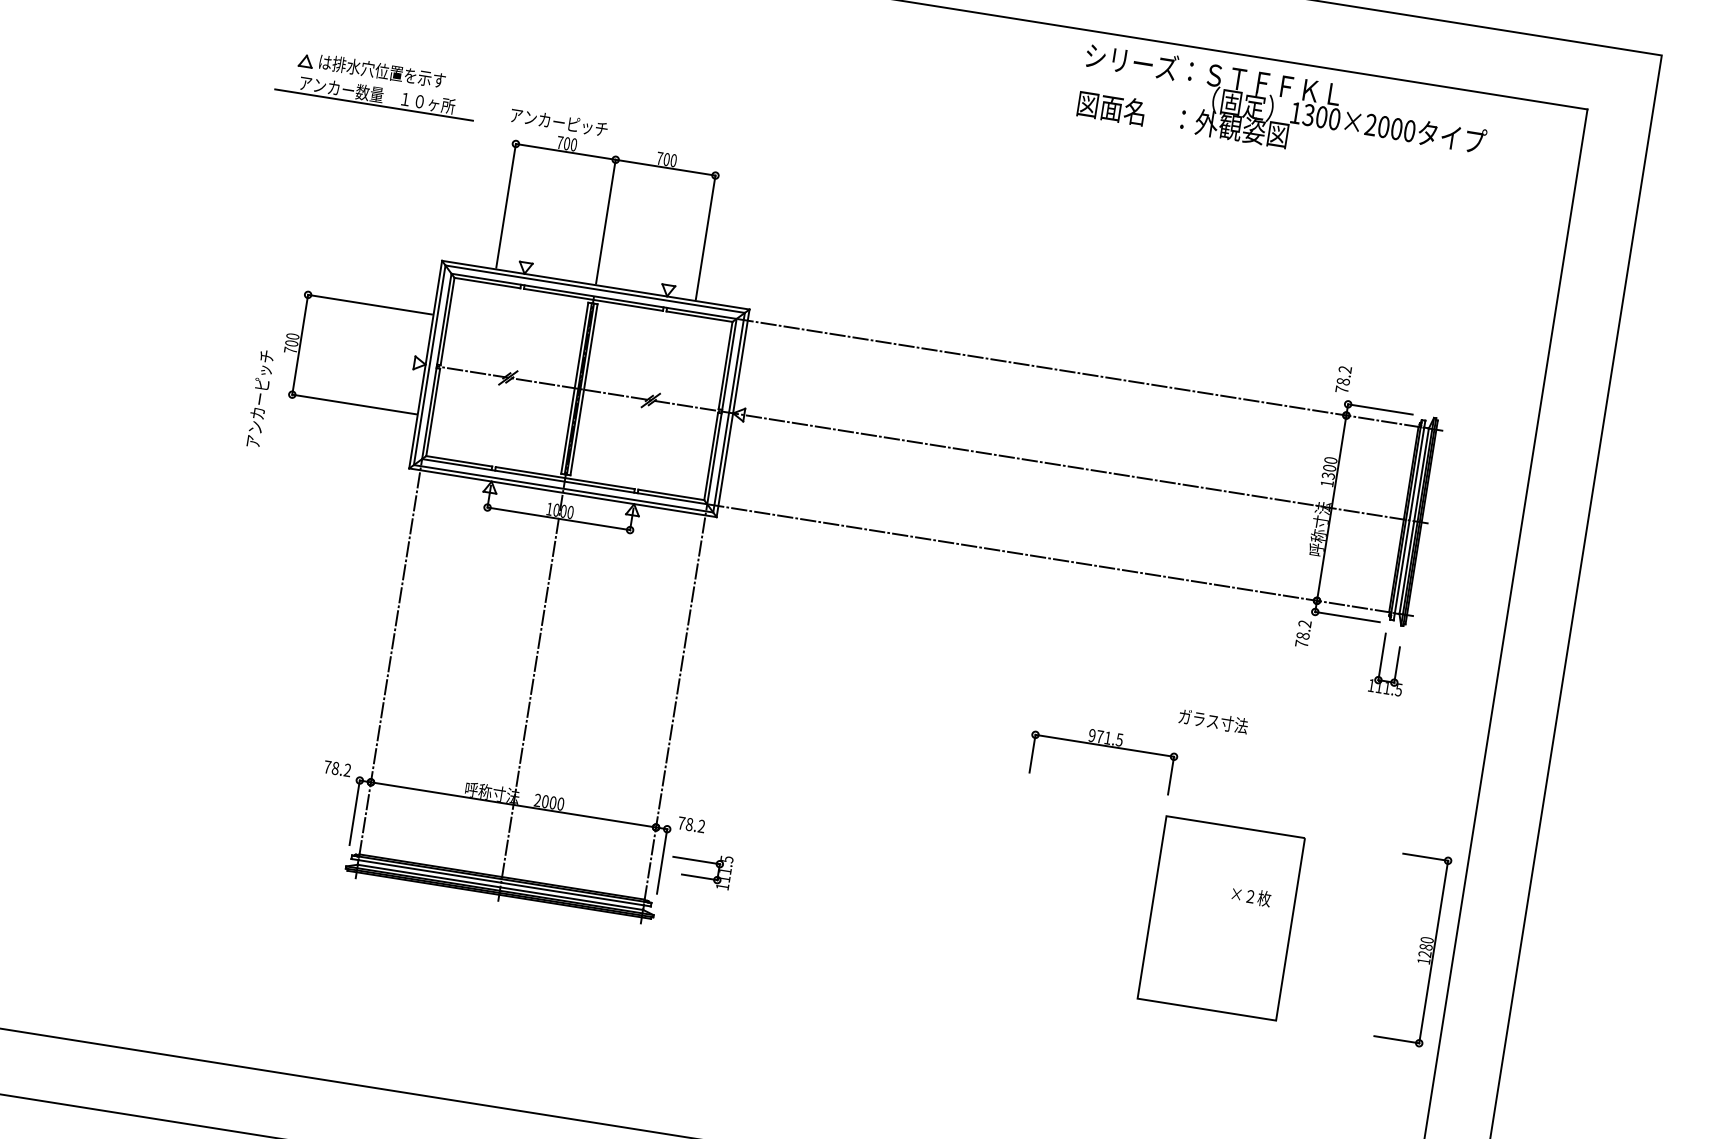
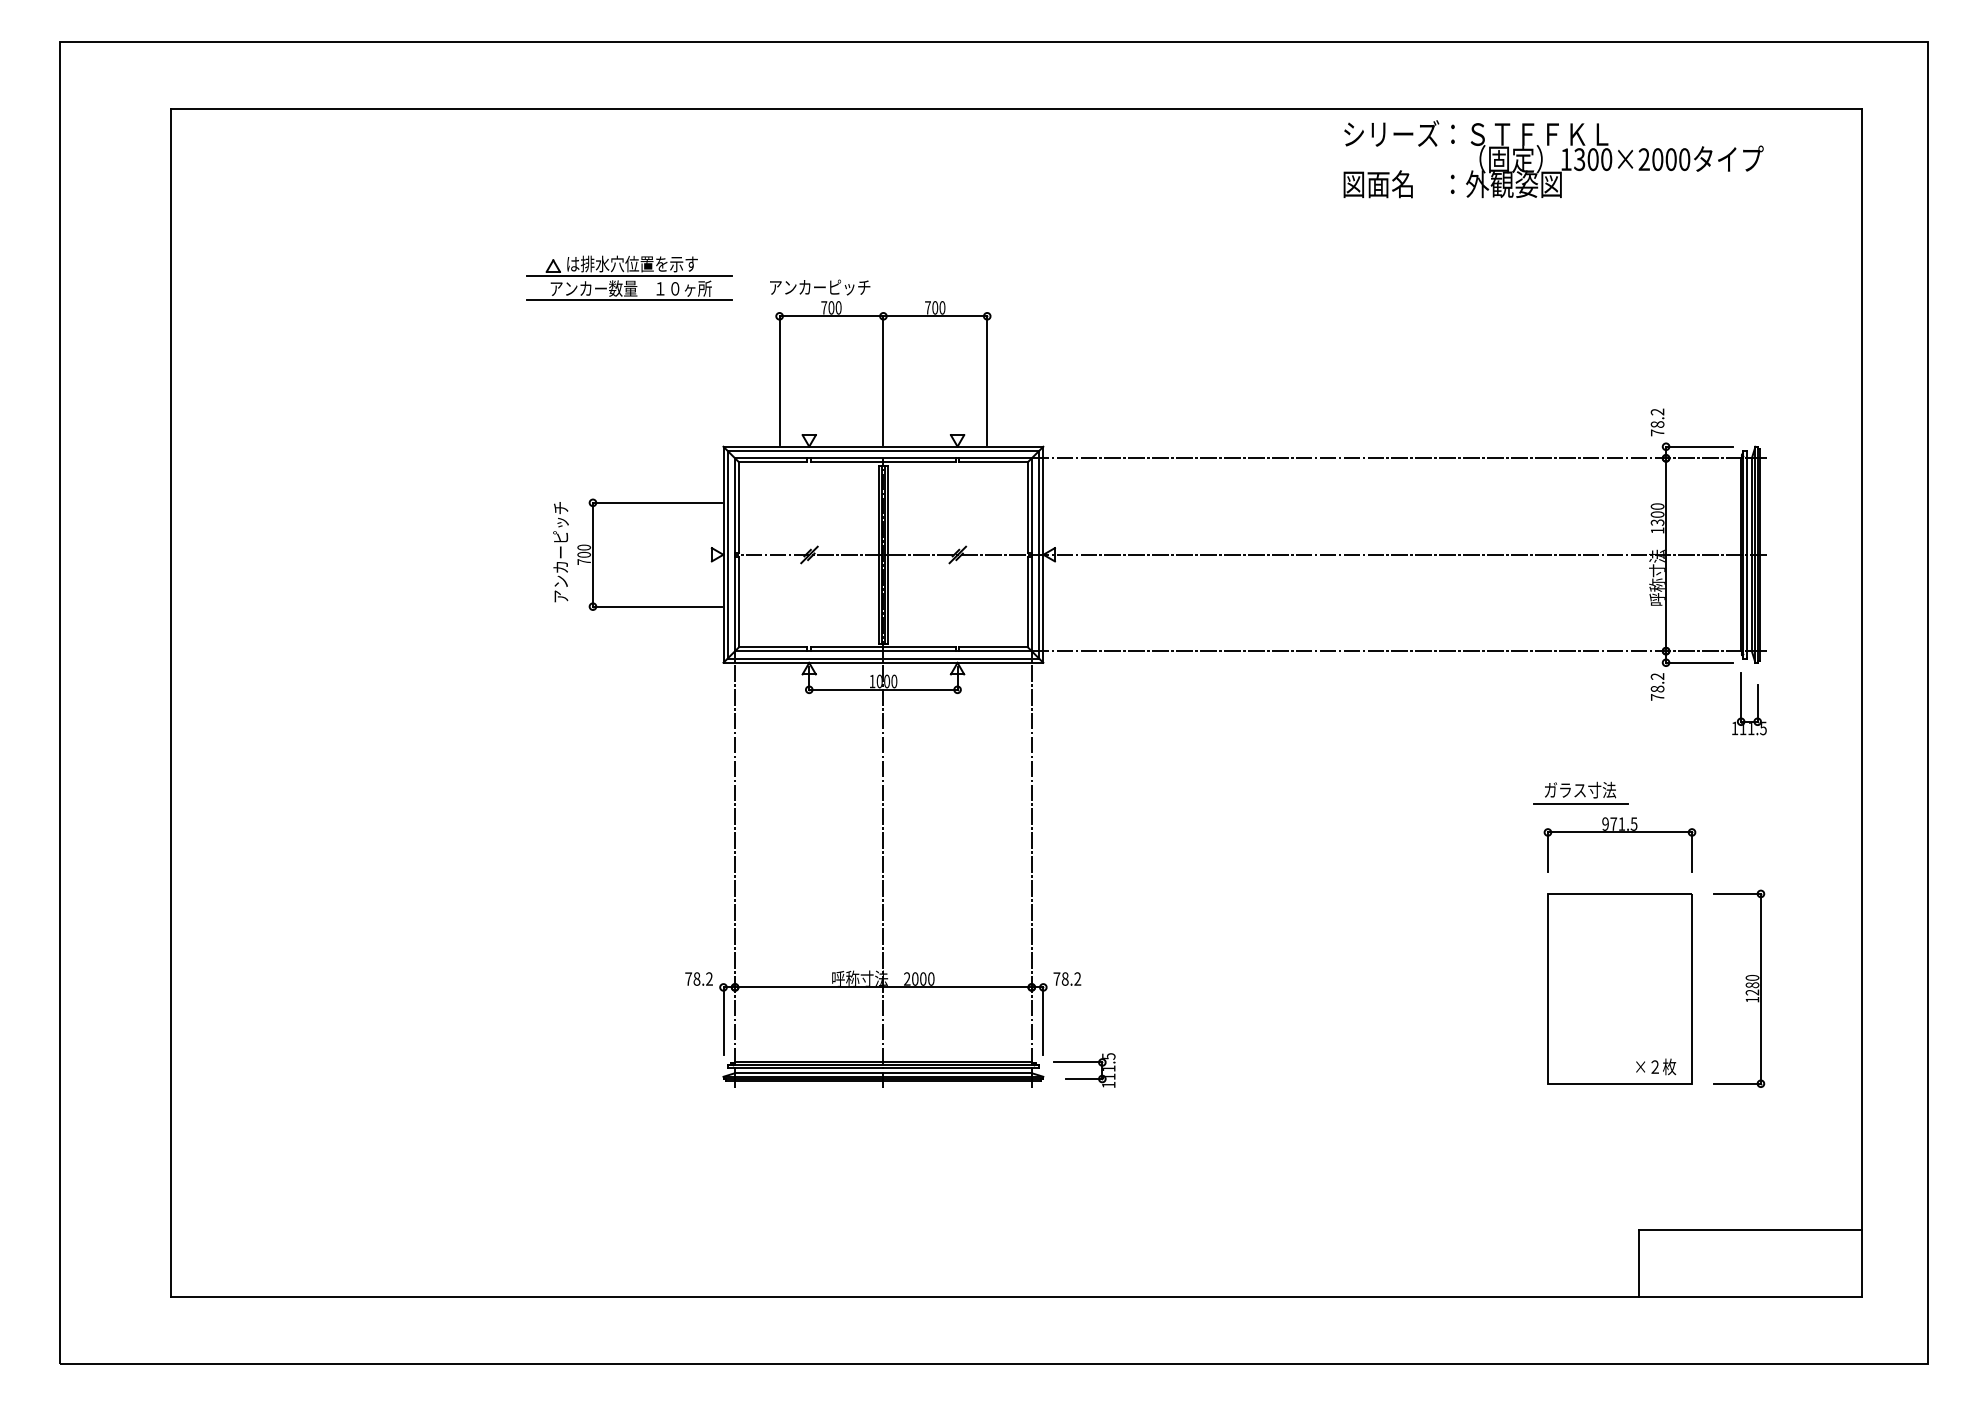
line: (377, 82) -> (629, 276), added
text: (259, 399) -> (560, 552), moved
line: (1212, 734) -> (1581, 803), added
part: (1104, 745) -> (1619, 832), moved
part: (702, 861) -> (1084, 1062), moved
text: (1251, 896) -> (1656, 1066), moved
part: (1419, 946) -> (1745, 985), moved

